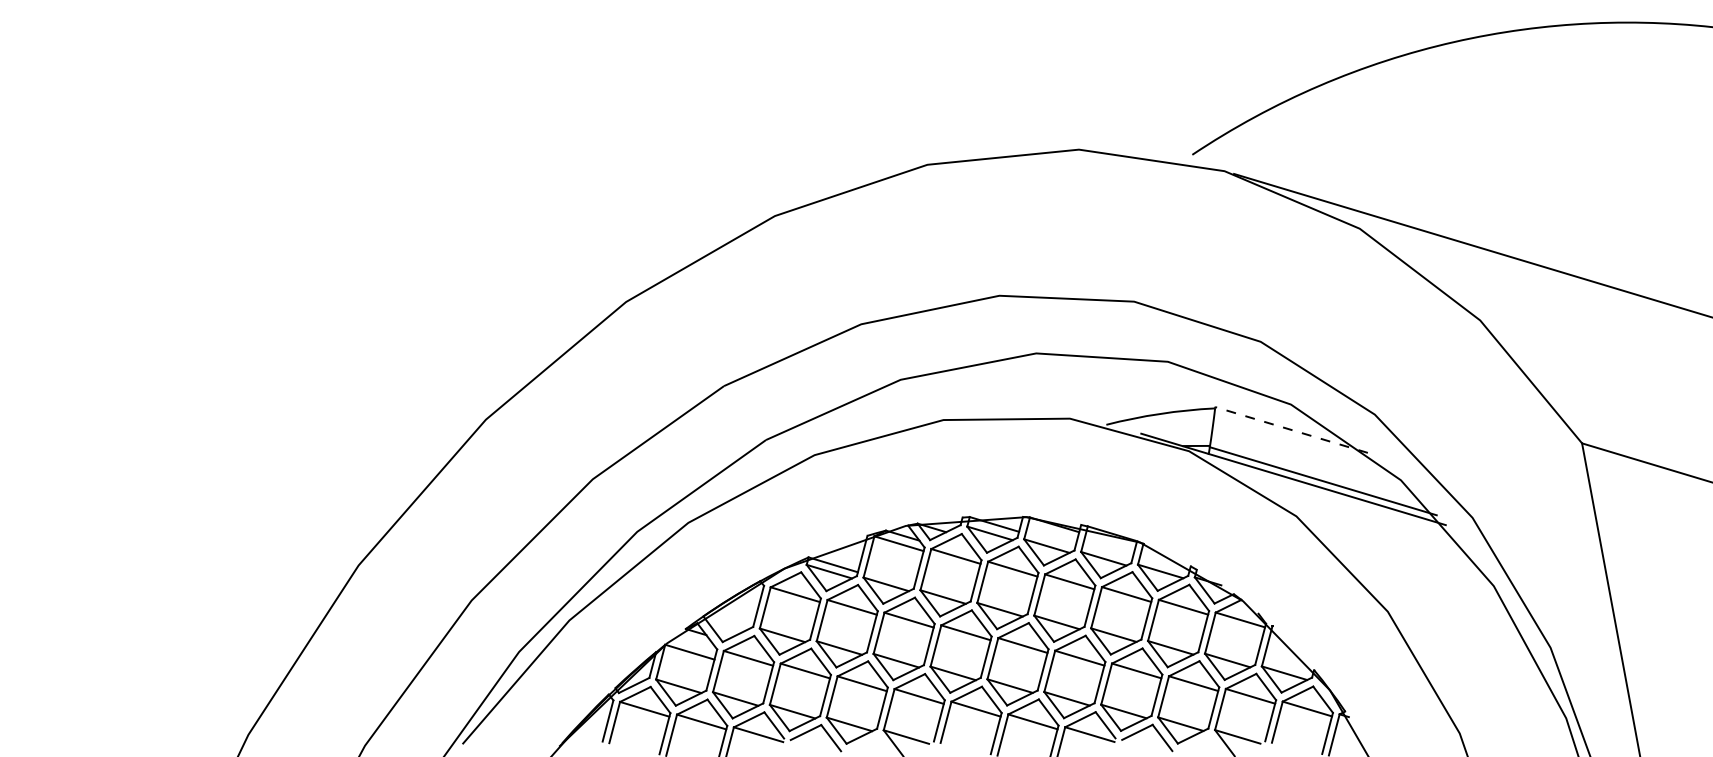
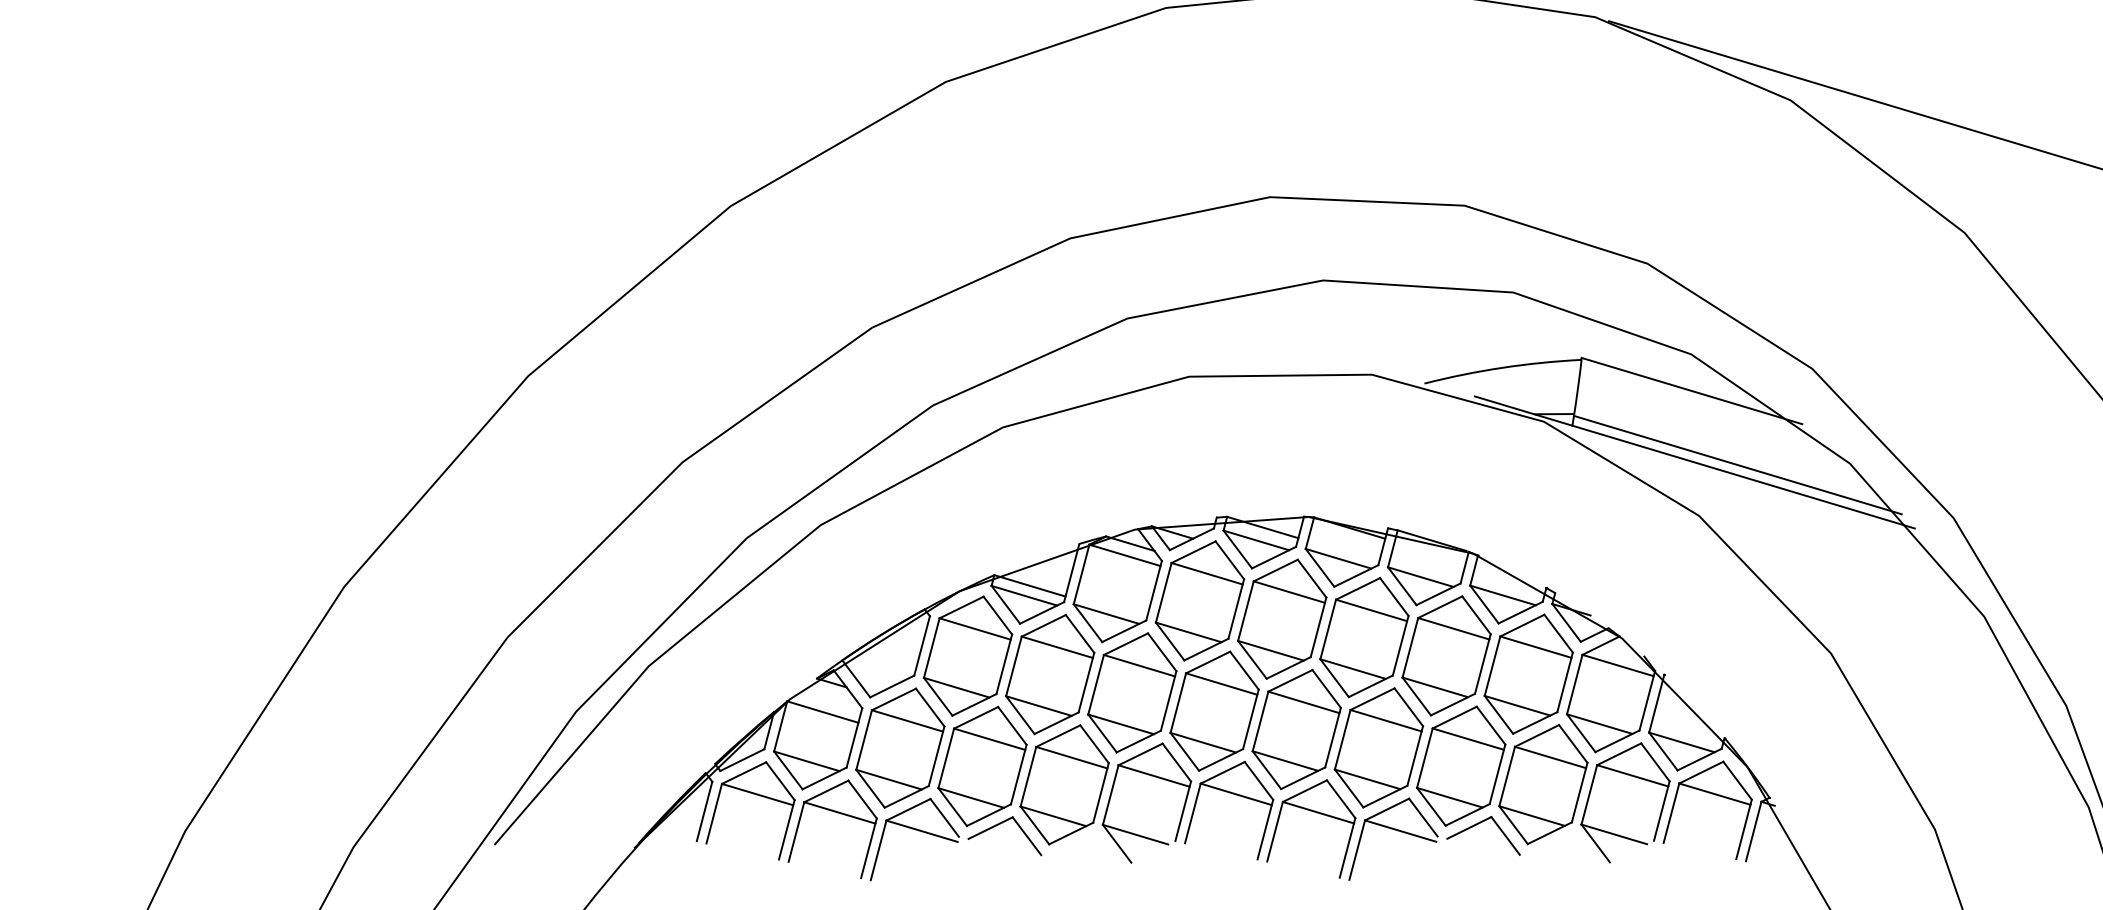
line: (1291, 429) -> (1691, 390), dashed -> solid

